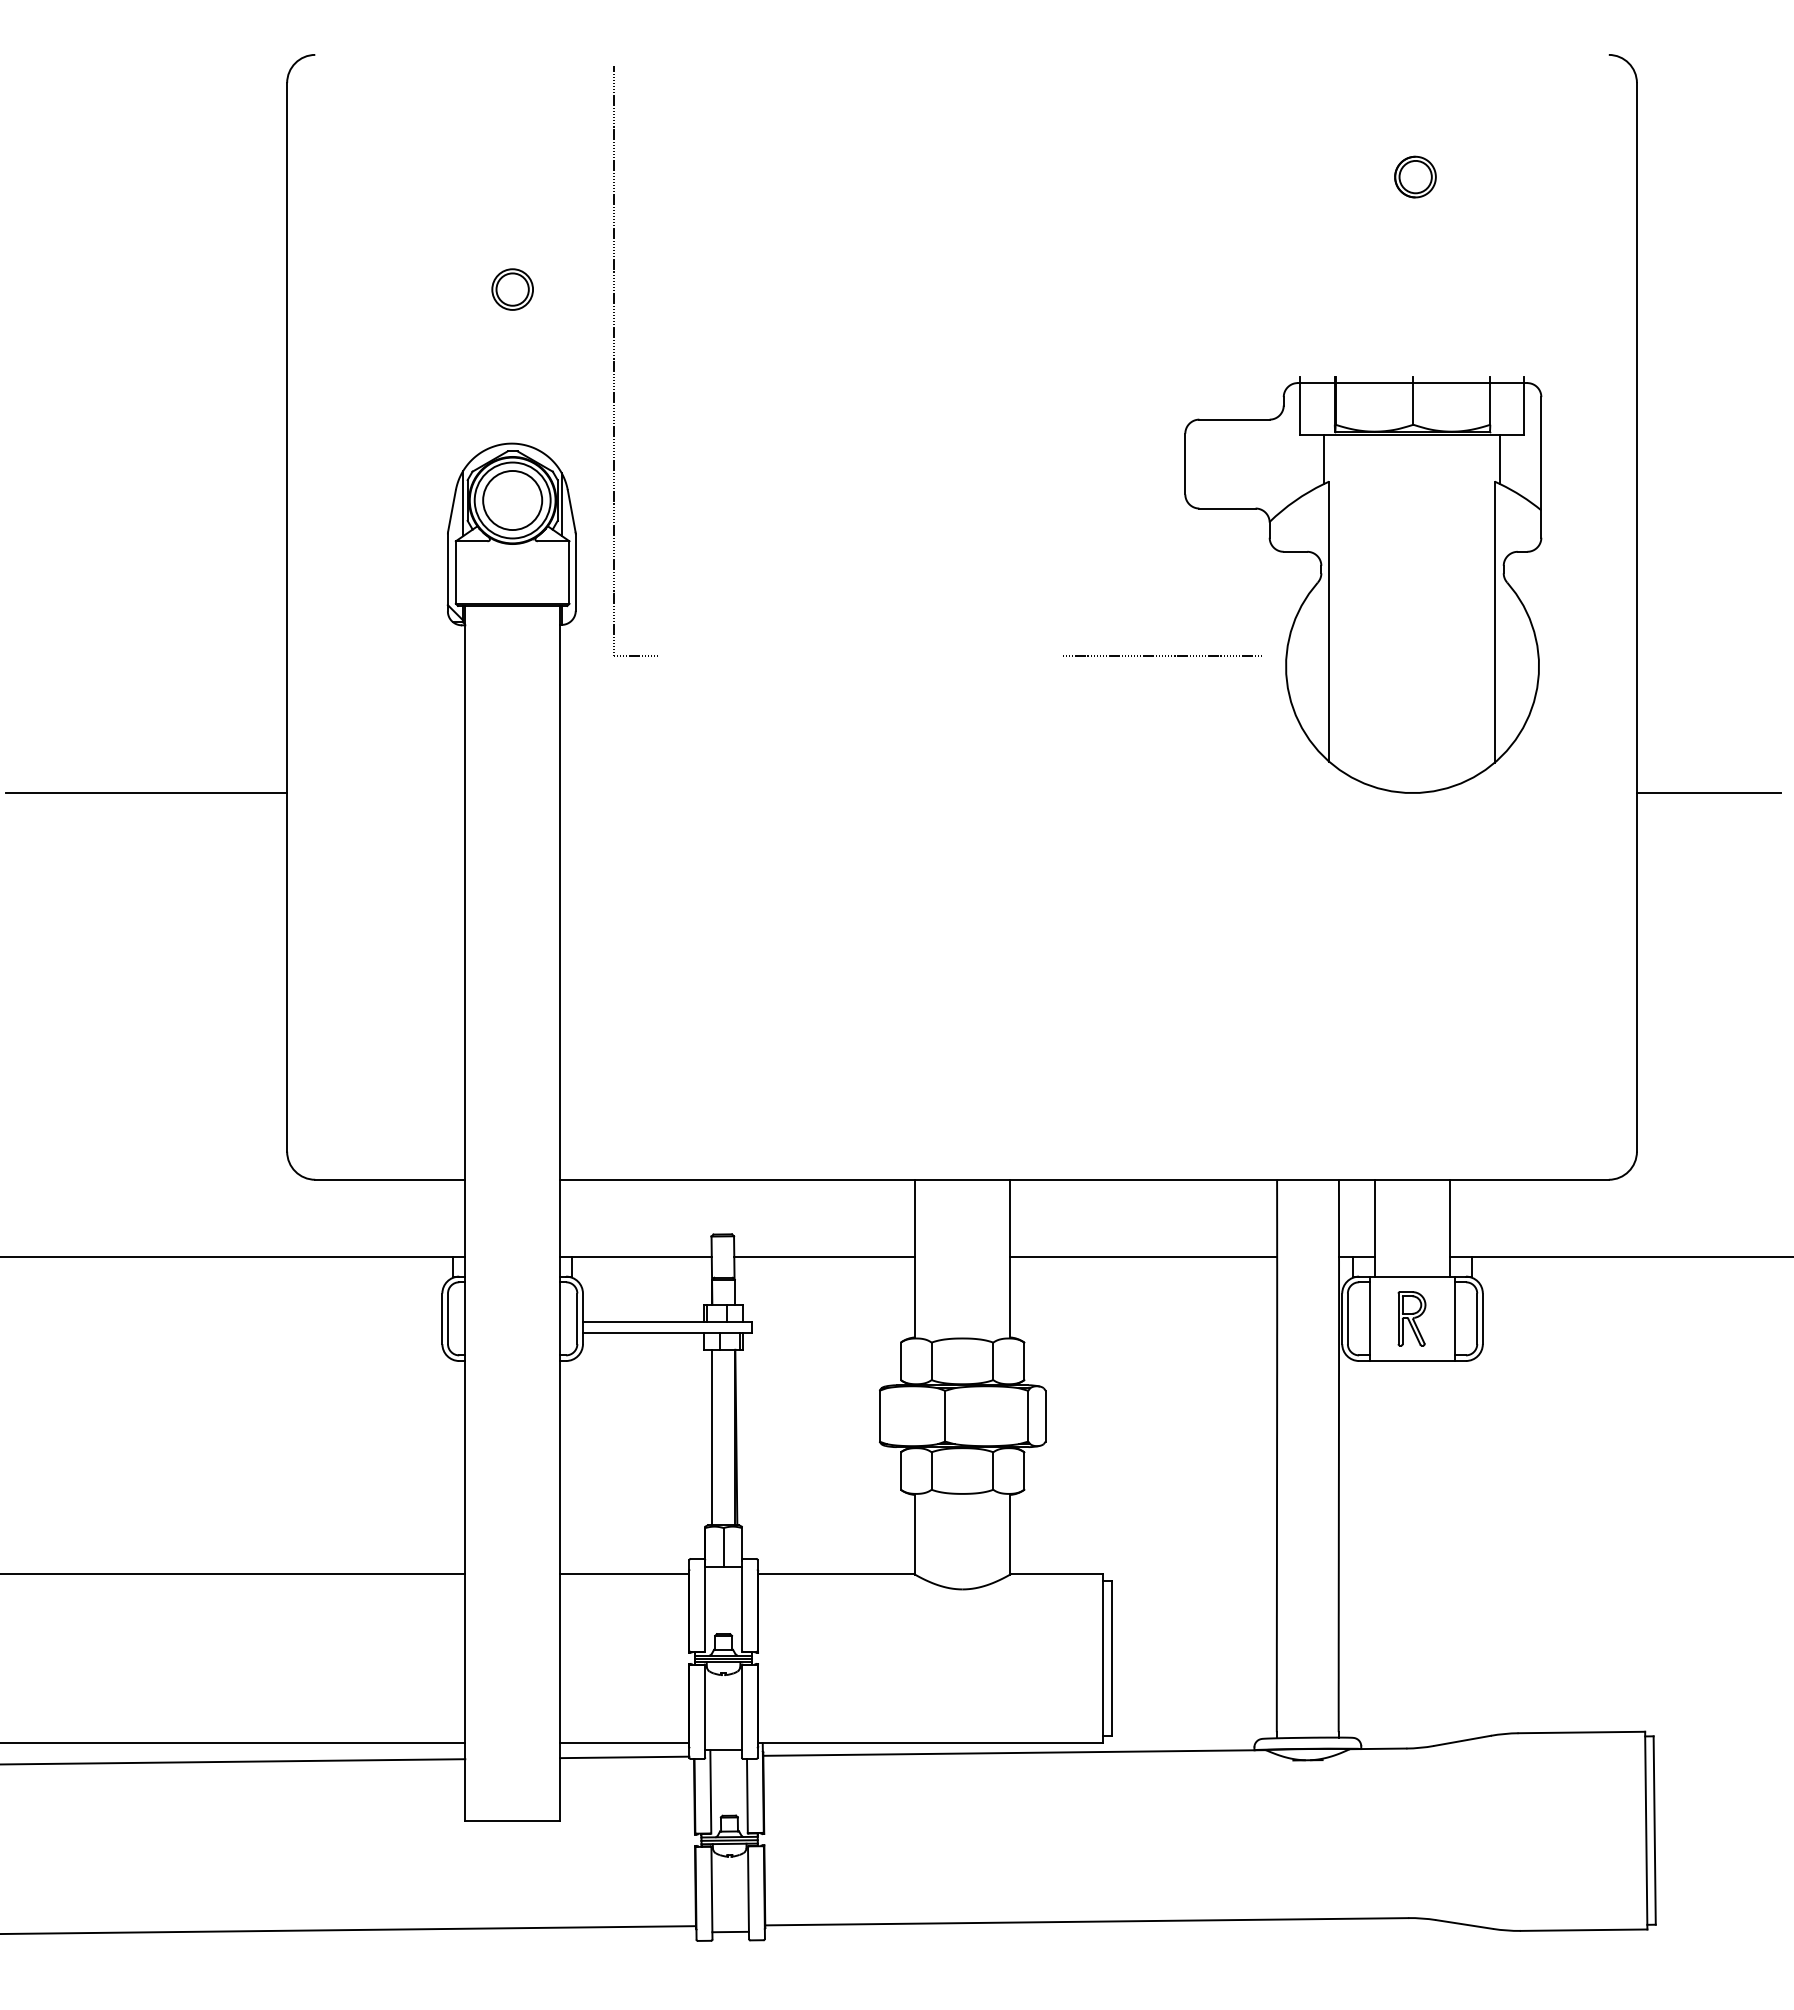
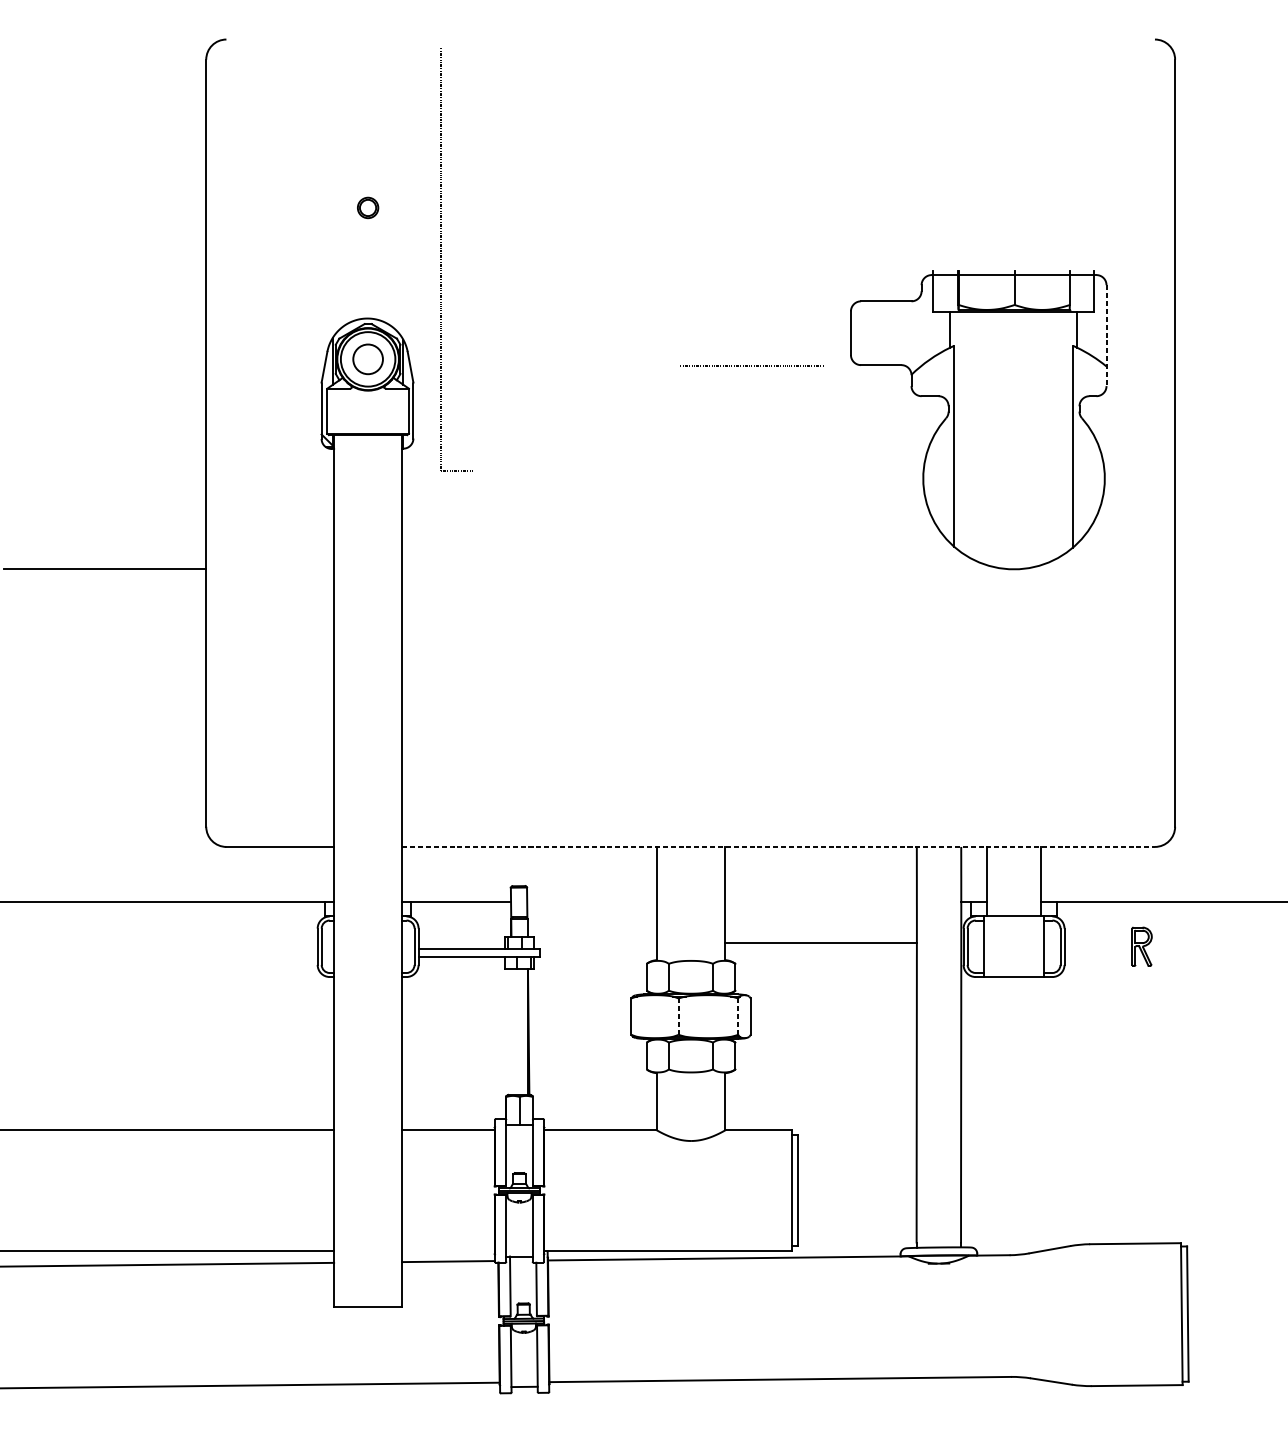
part: (1415, 176) -> (1016, 126), removed
part: (512, 289) -> (368, 207), size x0.7
line: (1541, 467) -> (1106, 335), solid -> dashed
circle: (512, 500) -> (368, 359), size x0.7
line: (1162, 655) -> (752, 365), moved
line: (1708, 792) -> (1226, 568), removed
line: (1084, 1179) -> (778, 846), solid -> dashed
line: (824, 1256) -> (591, 902), removed
line: (1143, 1256) -> (820, 942), moved
part: (1411, 1318) -> (1141, 946), moved
line: (945, 1415) -> (678, 1016), solid -> dashed
line: (1028, 1415) -> (738, 1016), solid -> dashed
line: (712, 1437) -> (511, 1031), removed
line: (624, 1743) -> (448, 1251), removed

